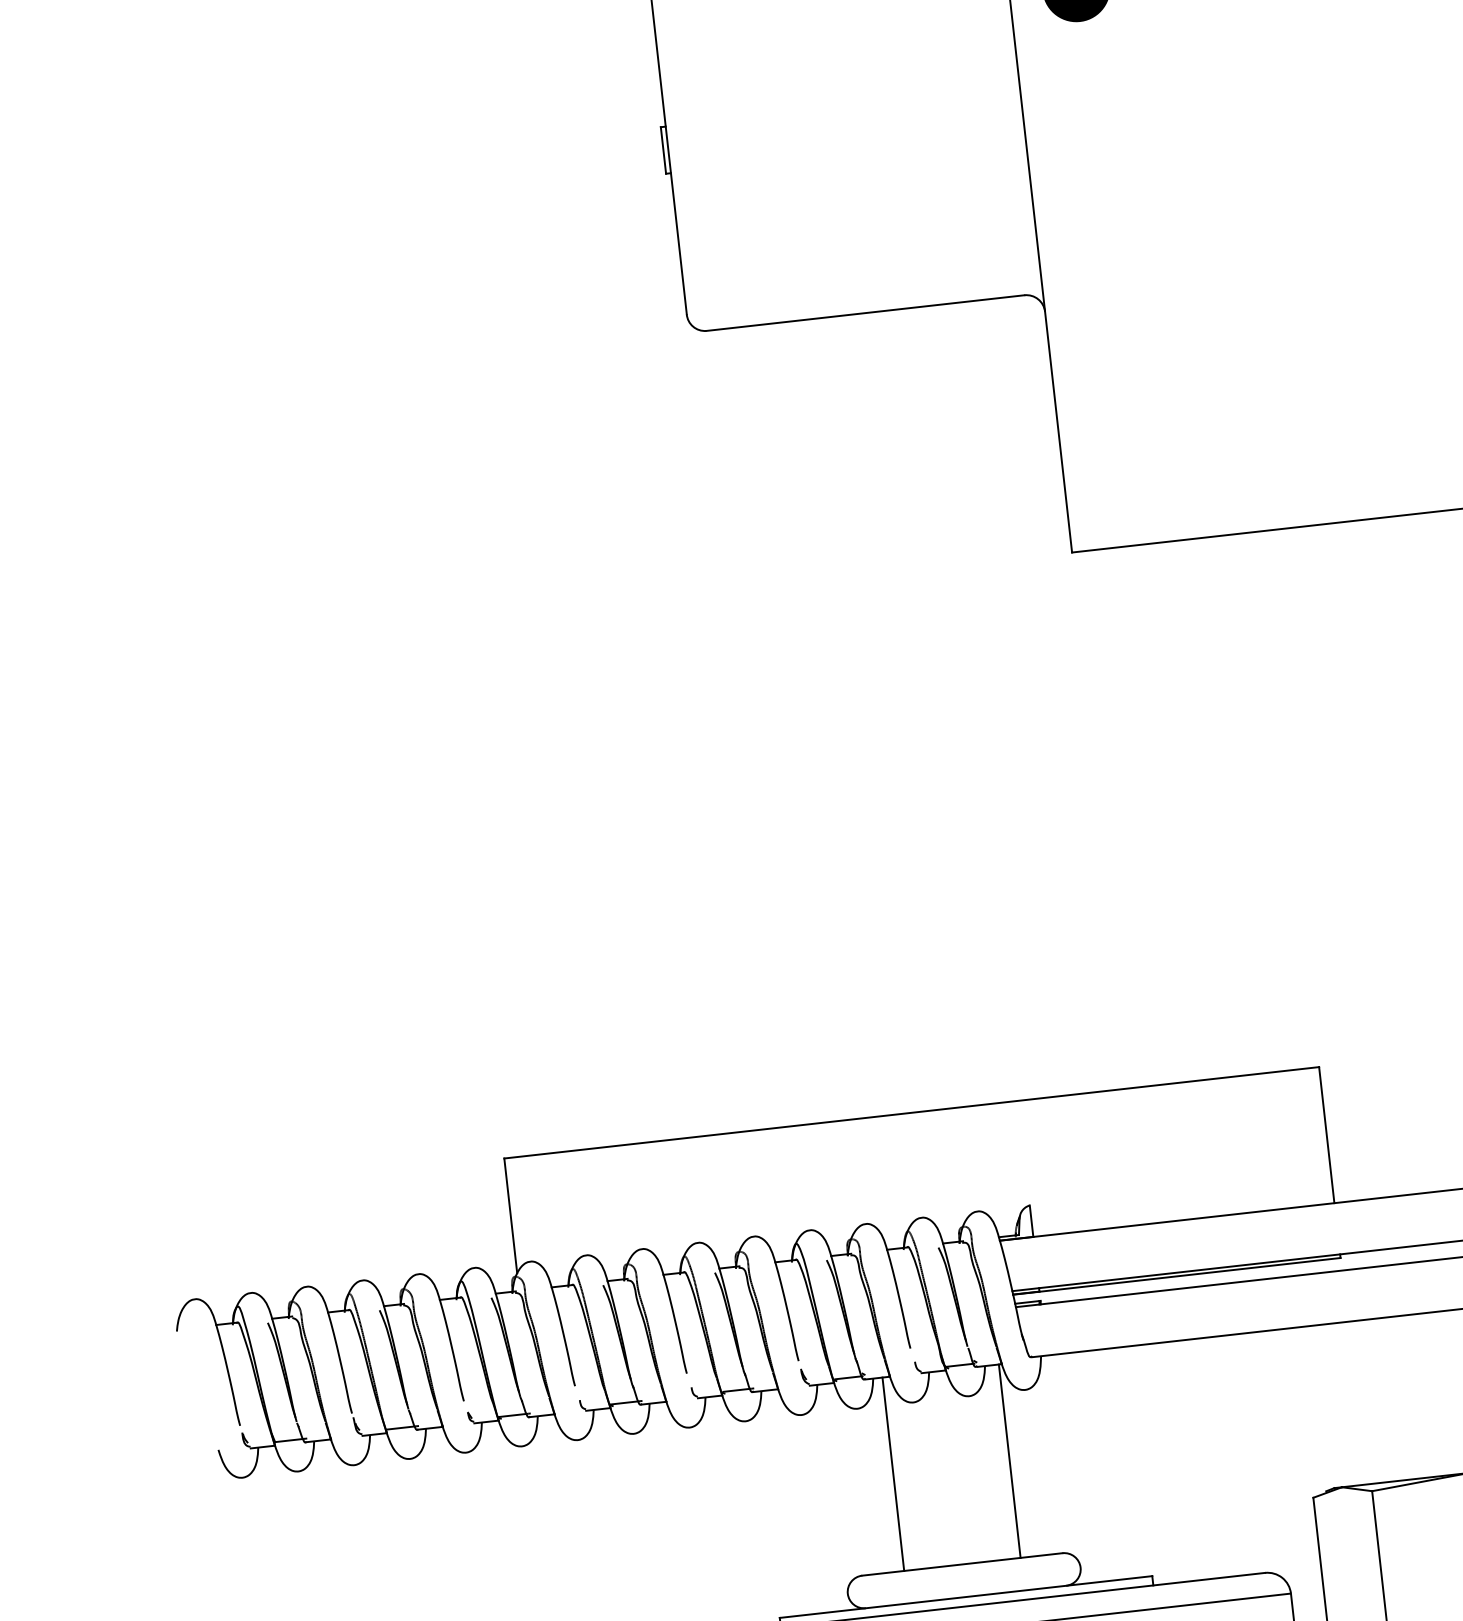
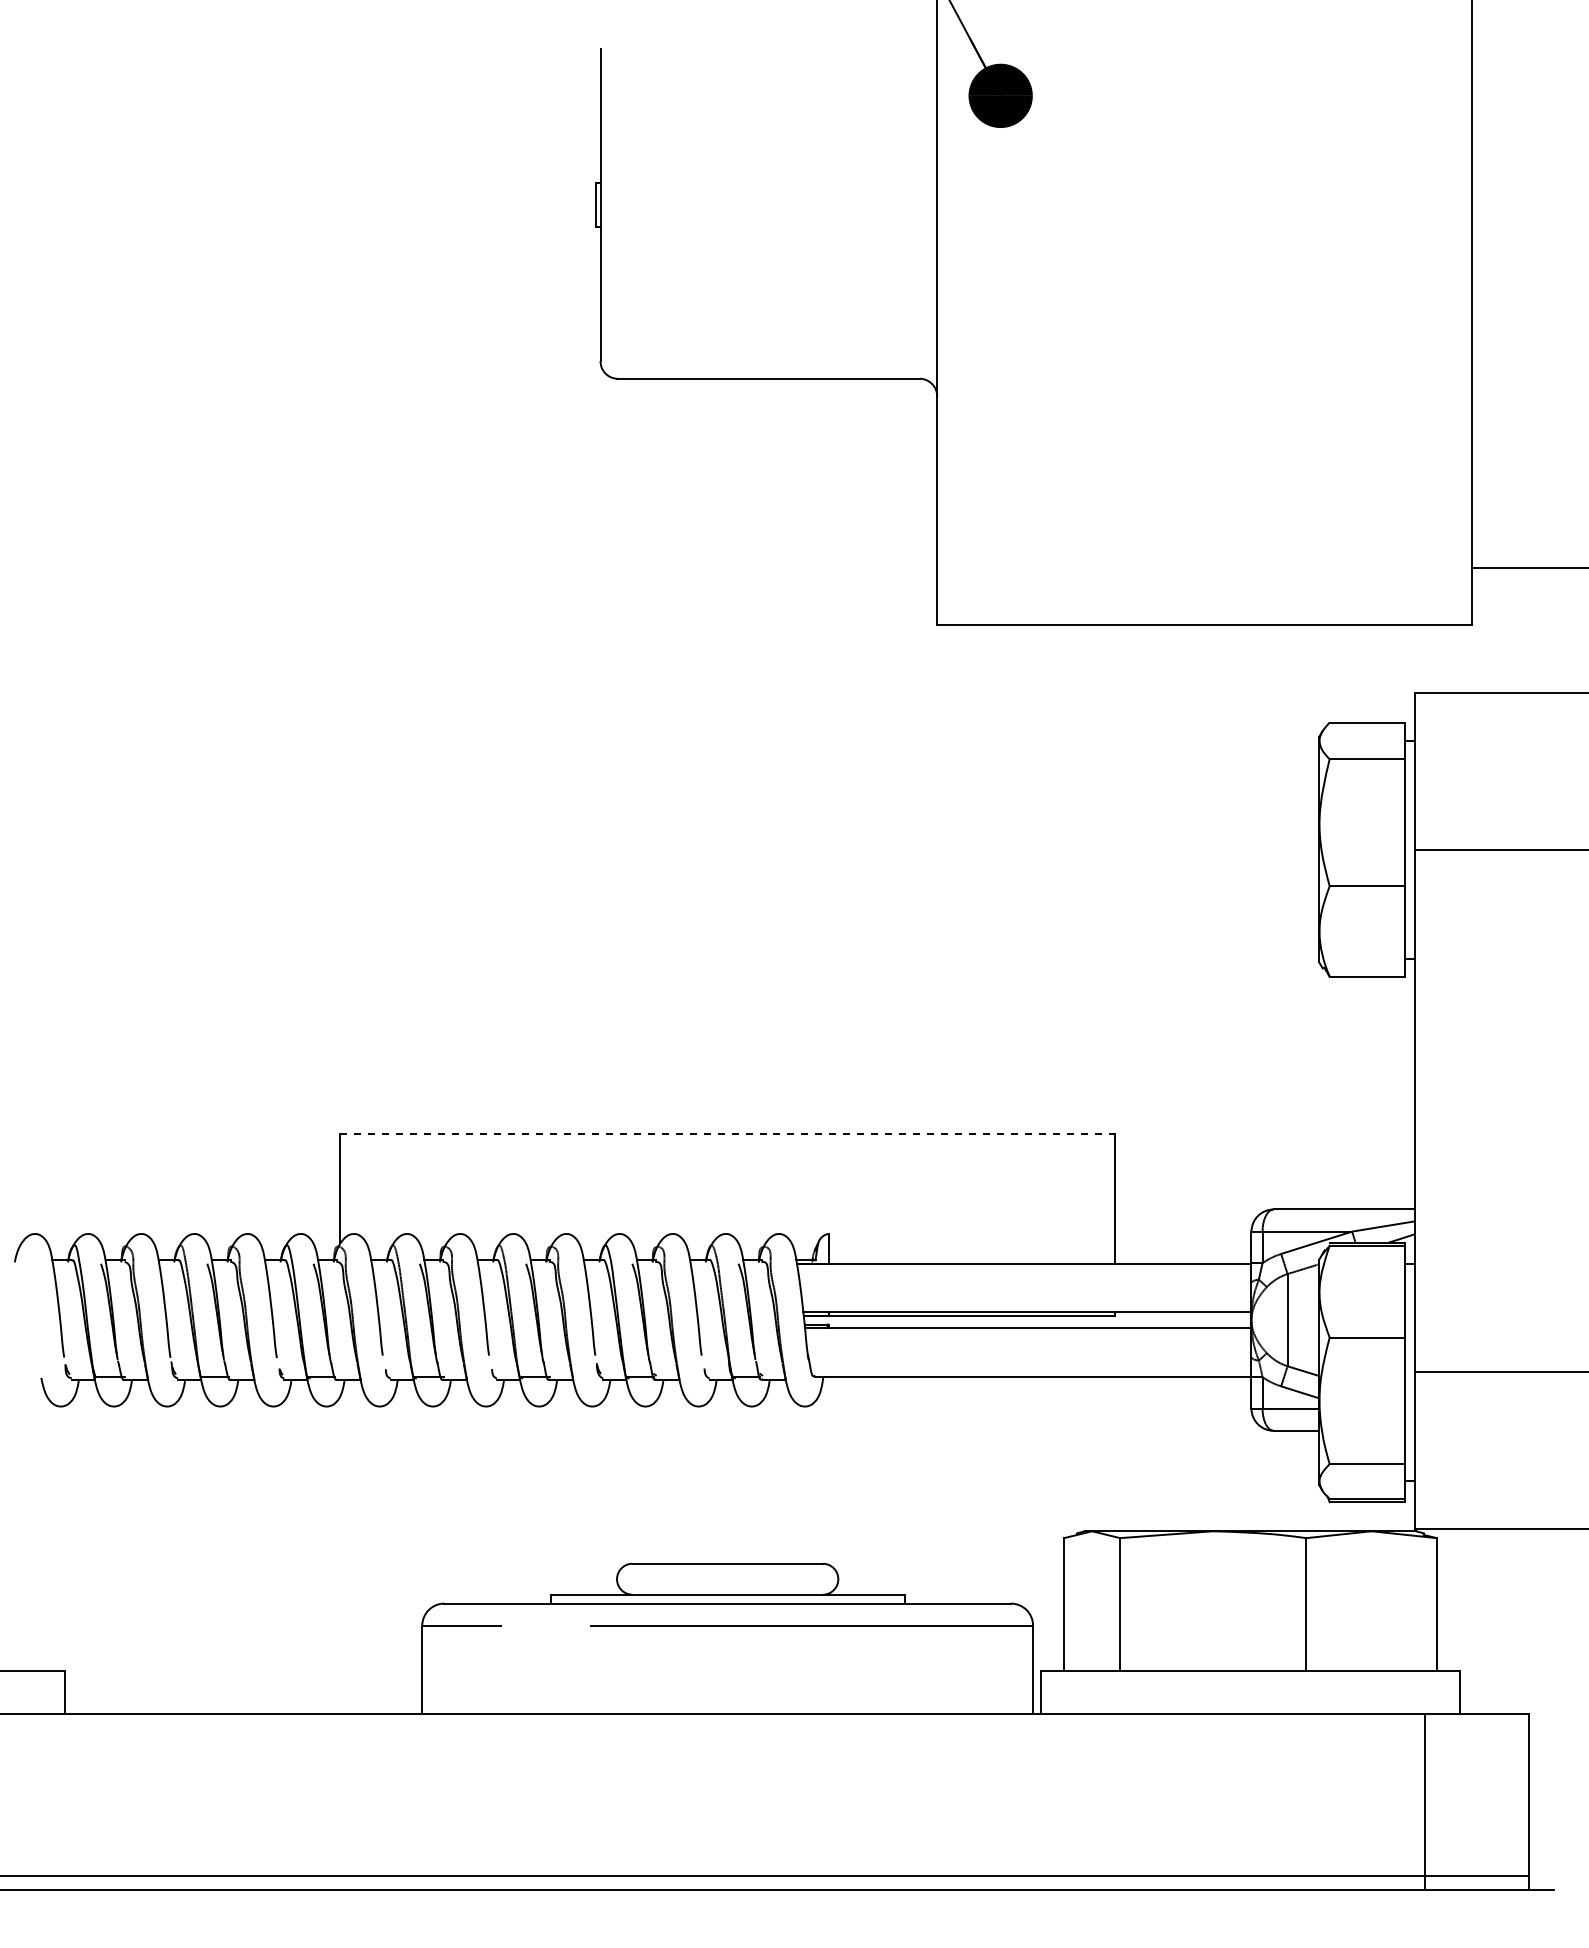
line: (912, 1112) -> (728, 1134), solid -> dashed
line: (1010, 1460) -> (783, 1471), removed
line: (893, 1473) -> (672, 1471), removed

